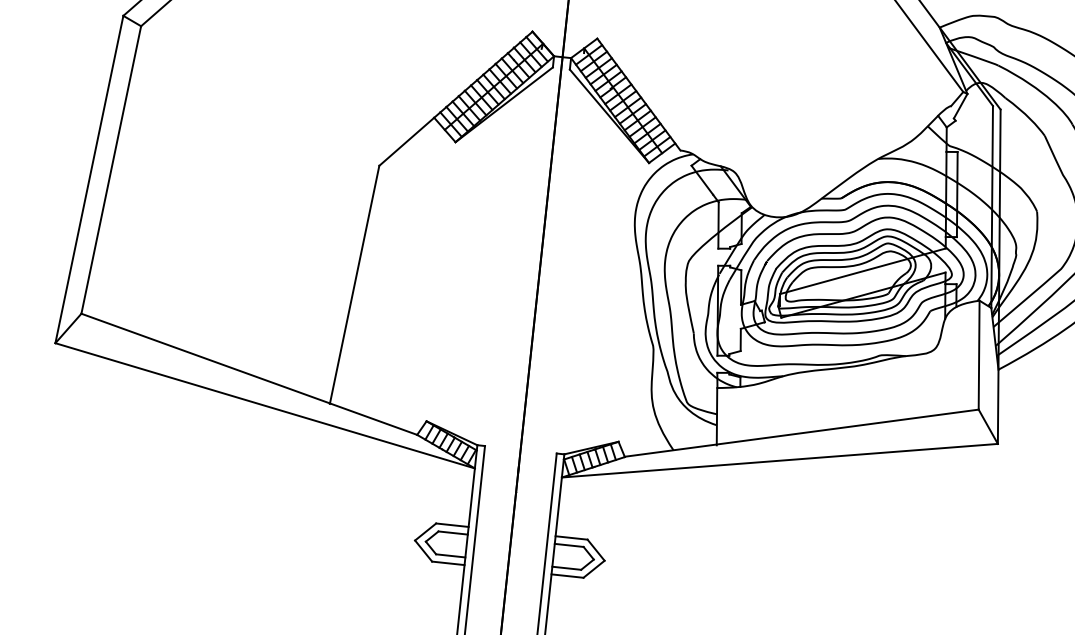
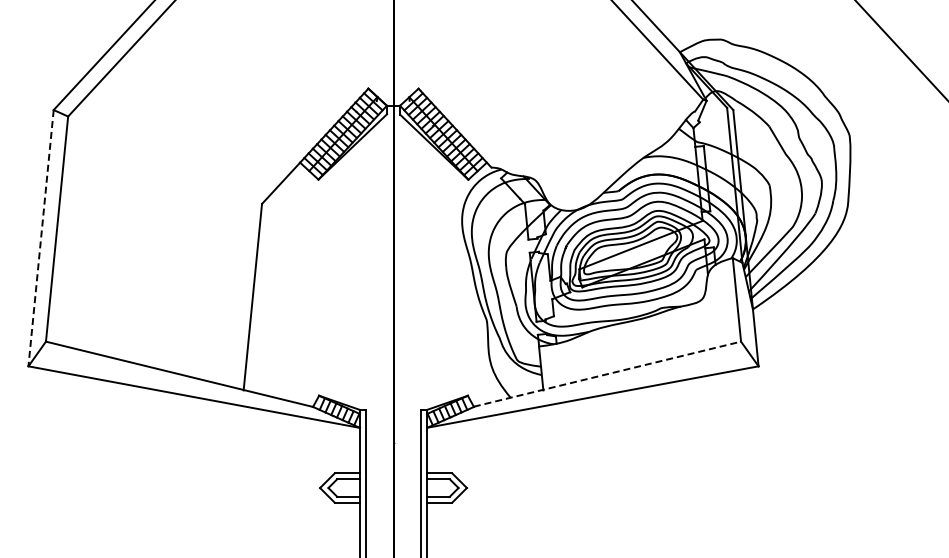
line: (89, 179) -> (41, 238), solid -> dashed
line: (801, 433) -> (607, 374), solid -> dashed

